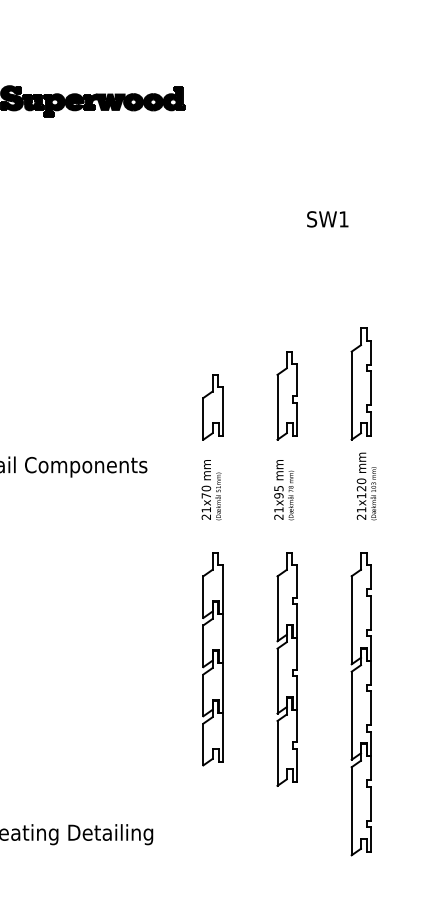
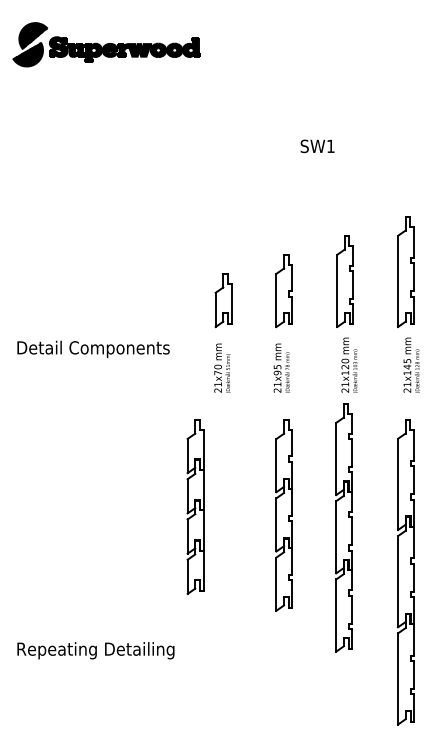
part: (212, 658) -> (195, 506), moved
part: (360, 703) -> (343, 527), moved

